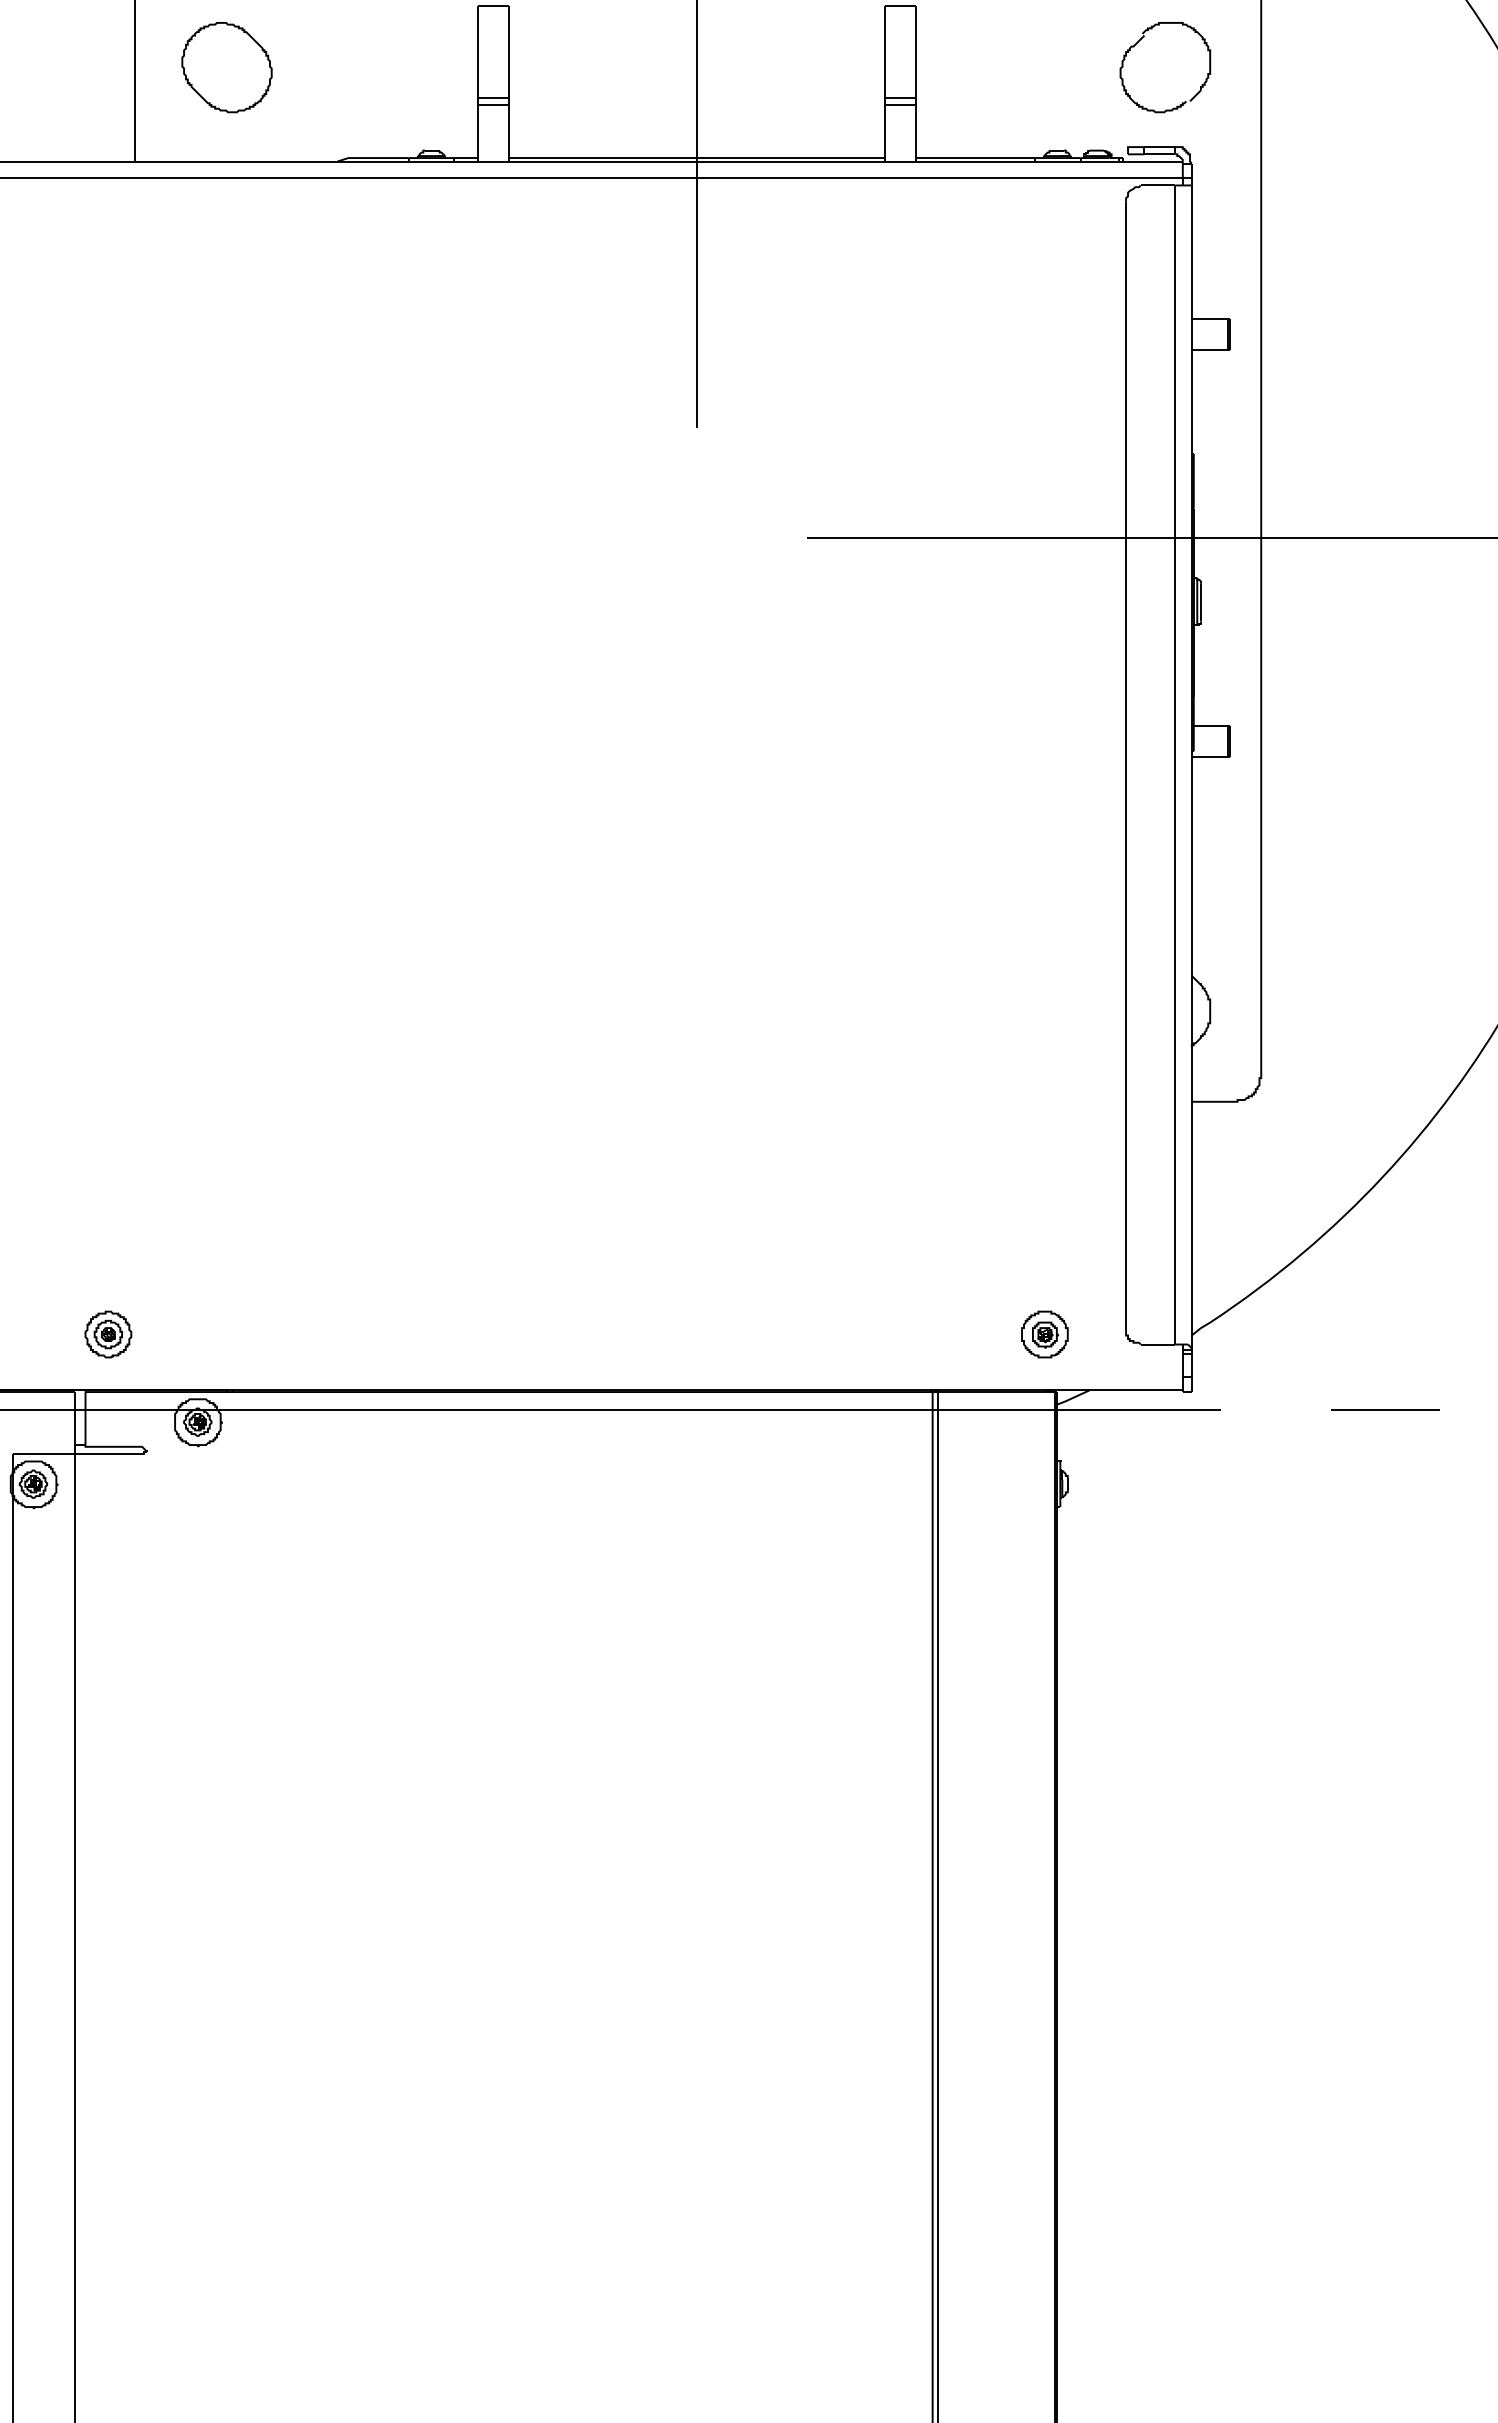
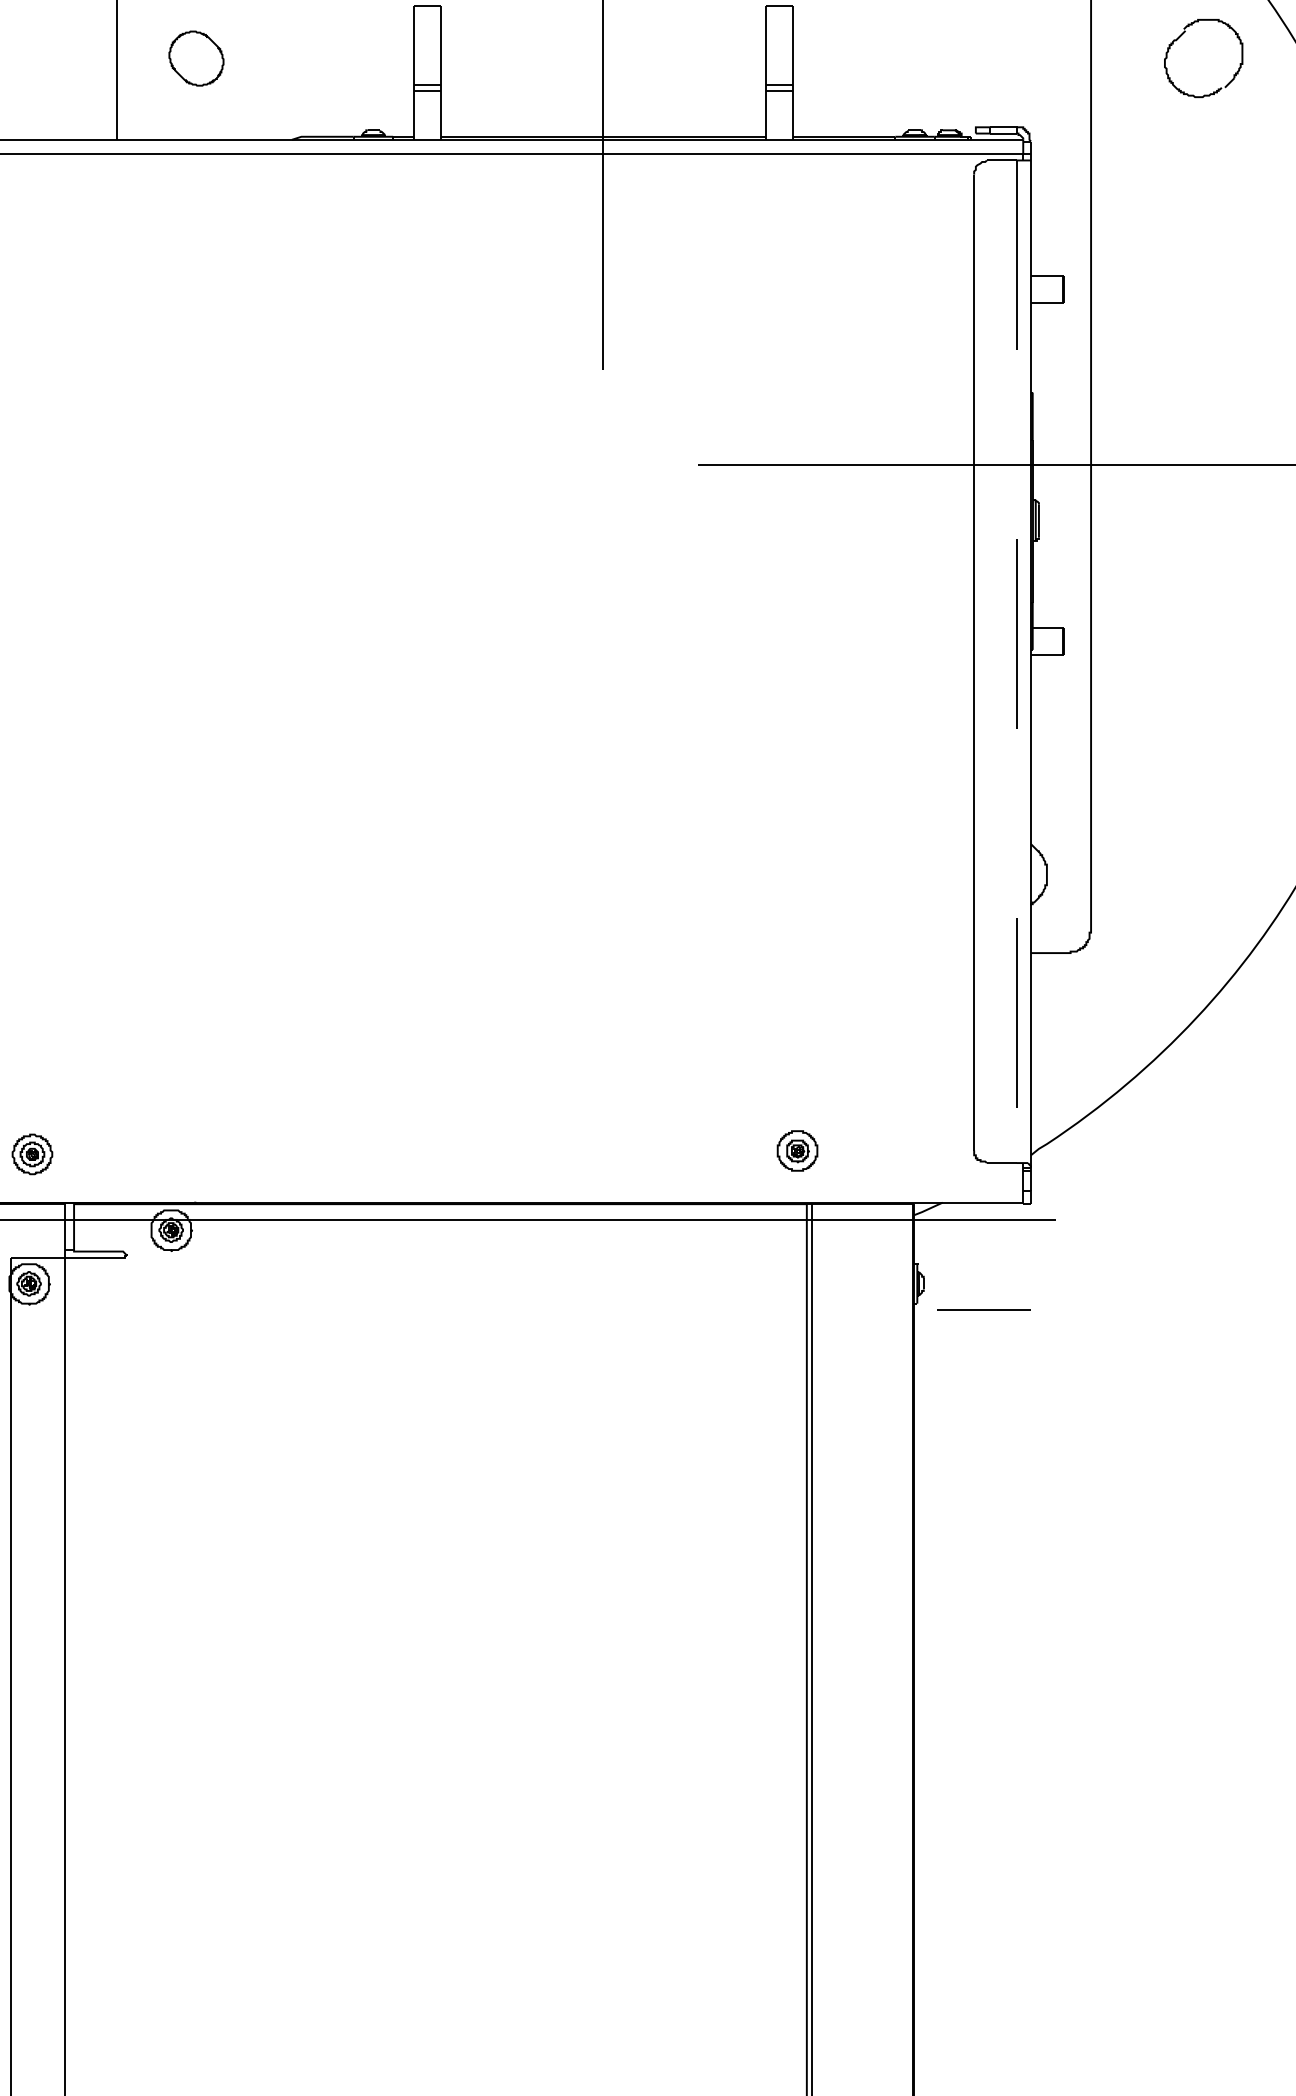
part: (1139, 41) -> (1181, 35), moved
part: (226, 67) -> (196, 58), size x0.7
line: (1175, 764) -> (1016, 661), solid -> dashed
part: (108, 1334) -> (32, 1154), moved
part: (1044, 1334) -> (797, 1150), moved
line: (1385, 1409) -> (984, 1309), moved

